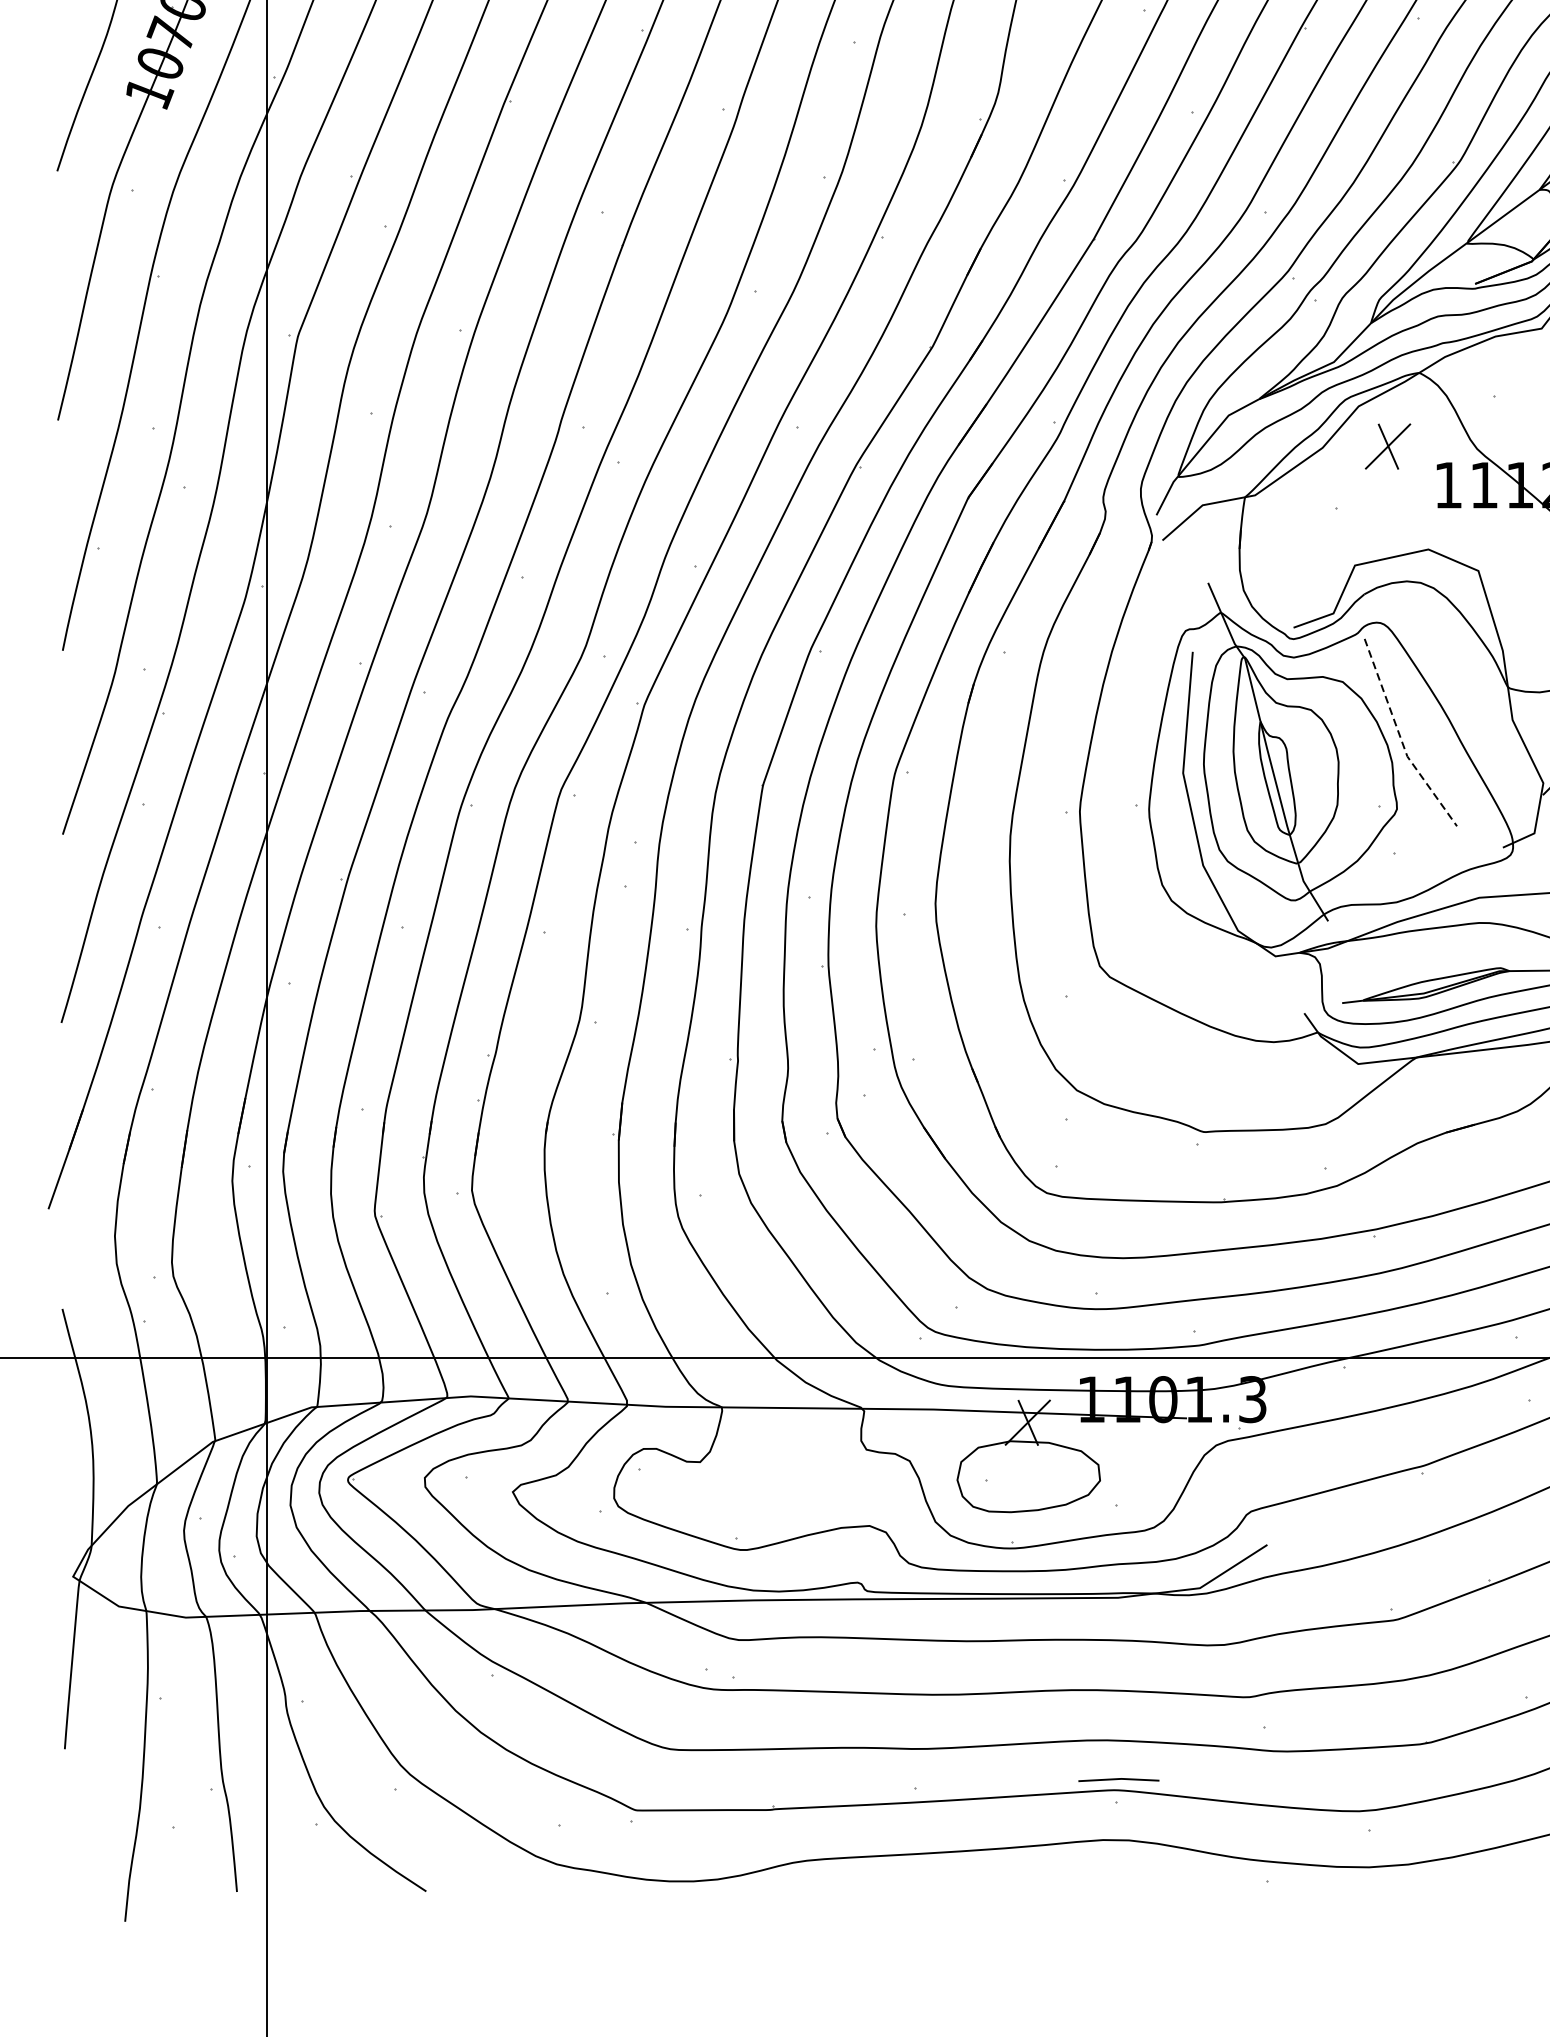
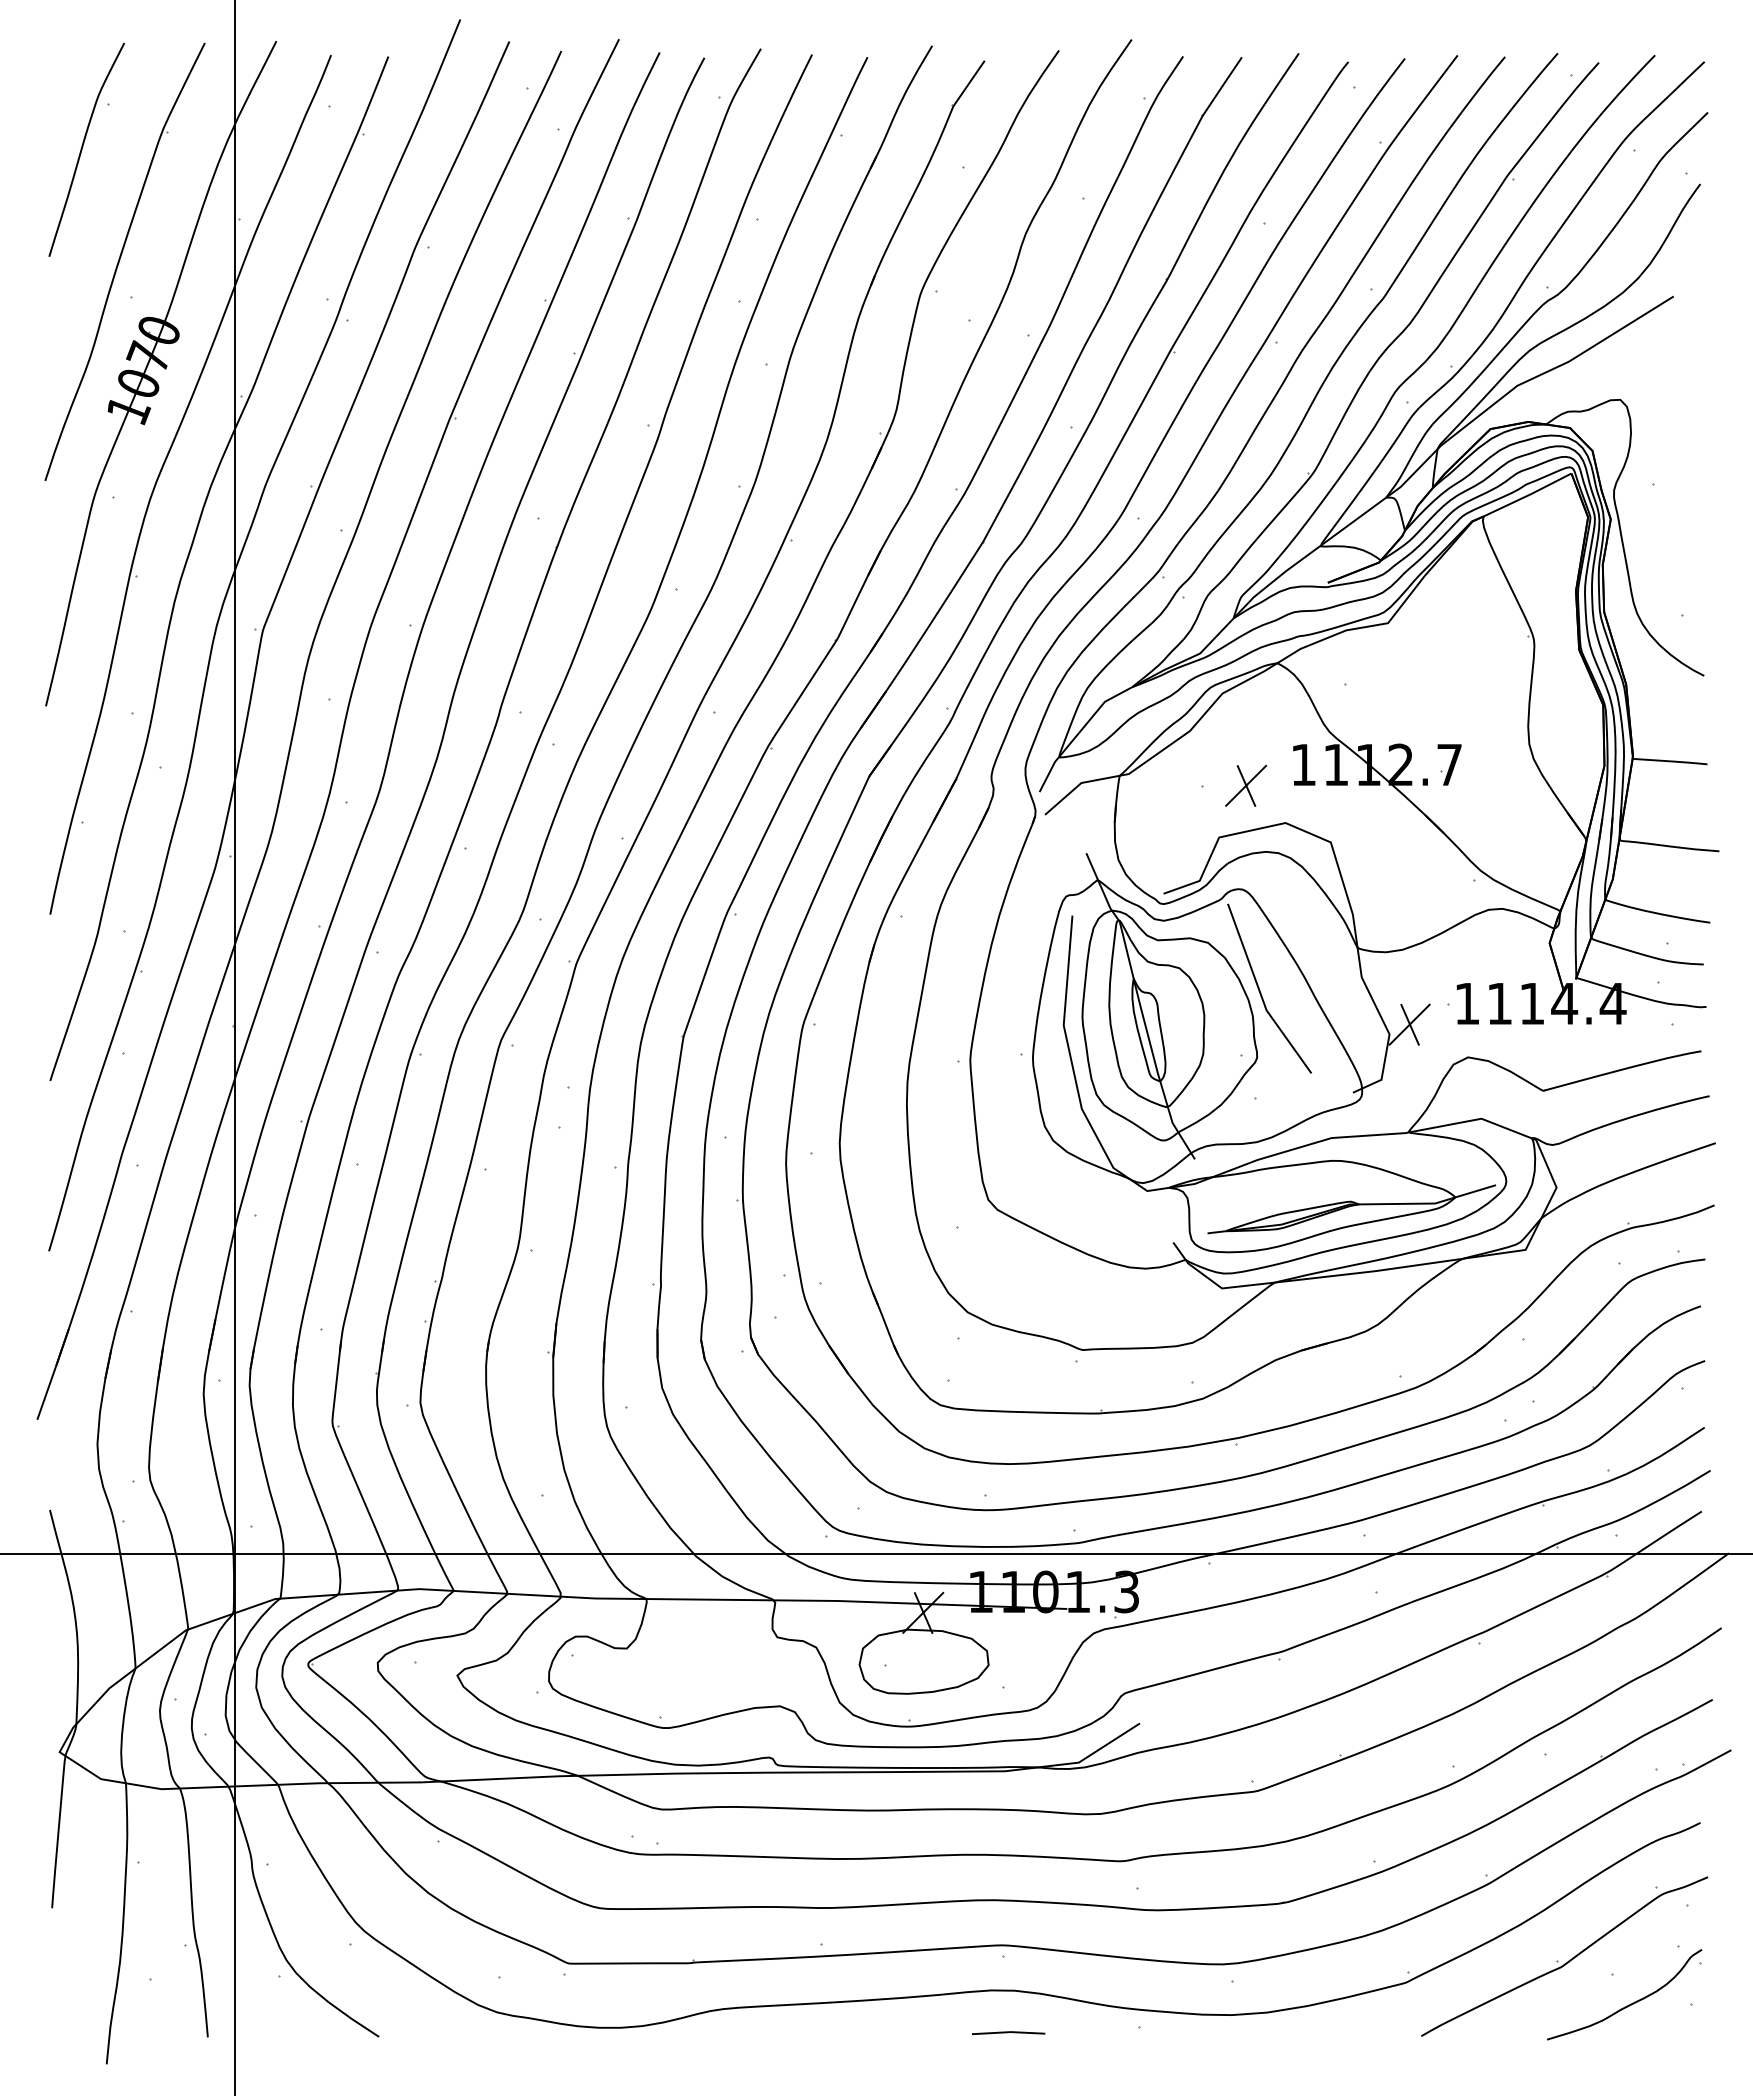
part: (1387, 446) -> (1245, 785), moved
line: (1400, 739) -> (1260, 994), dashed -> solid
line: (1118, 1780) -> (1008, 2033), moved

